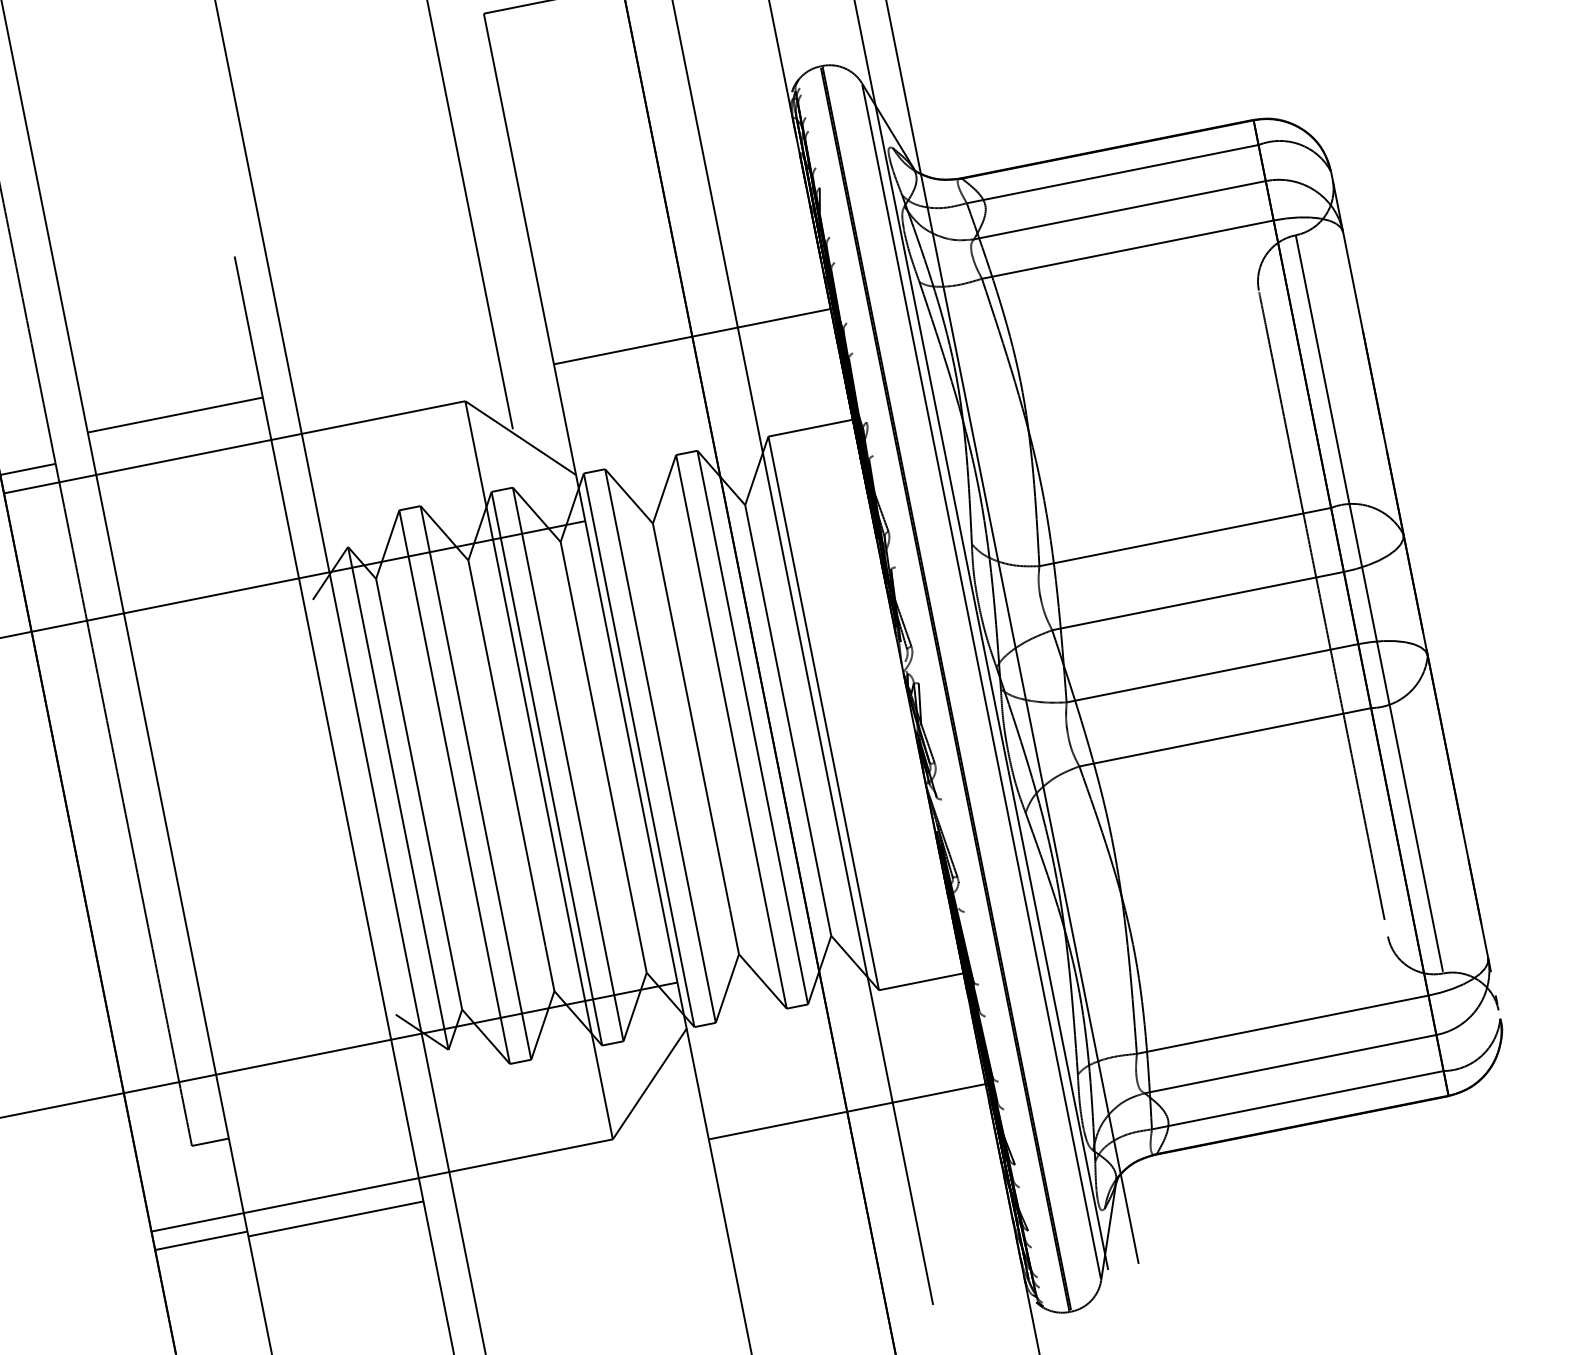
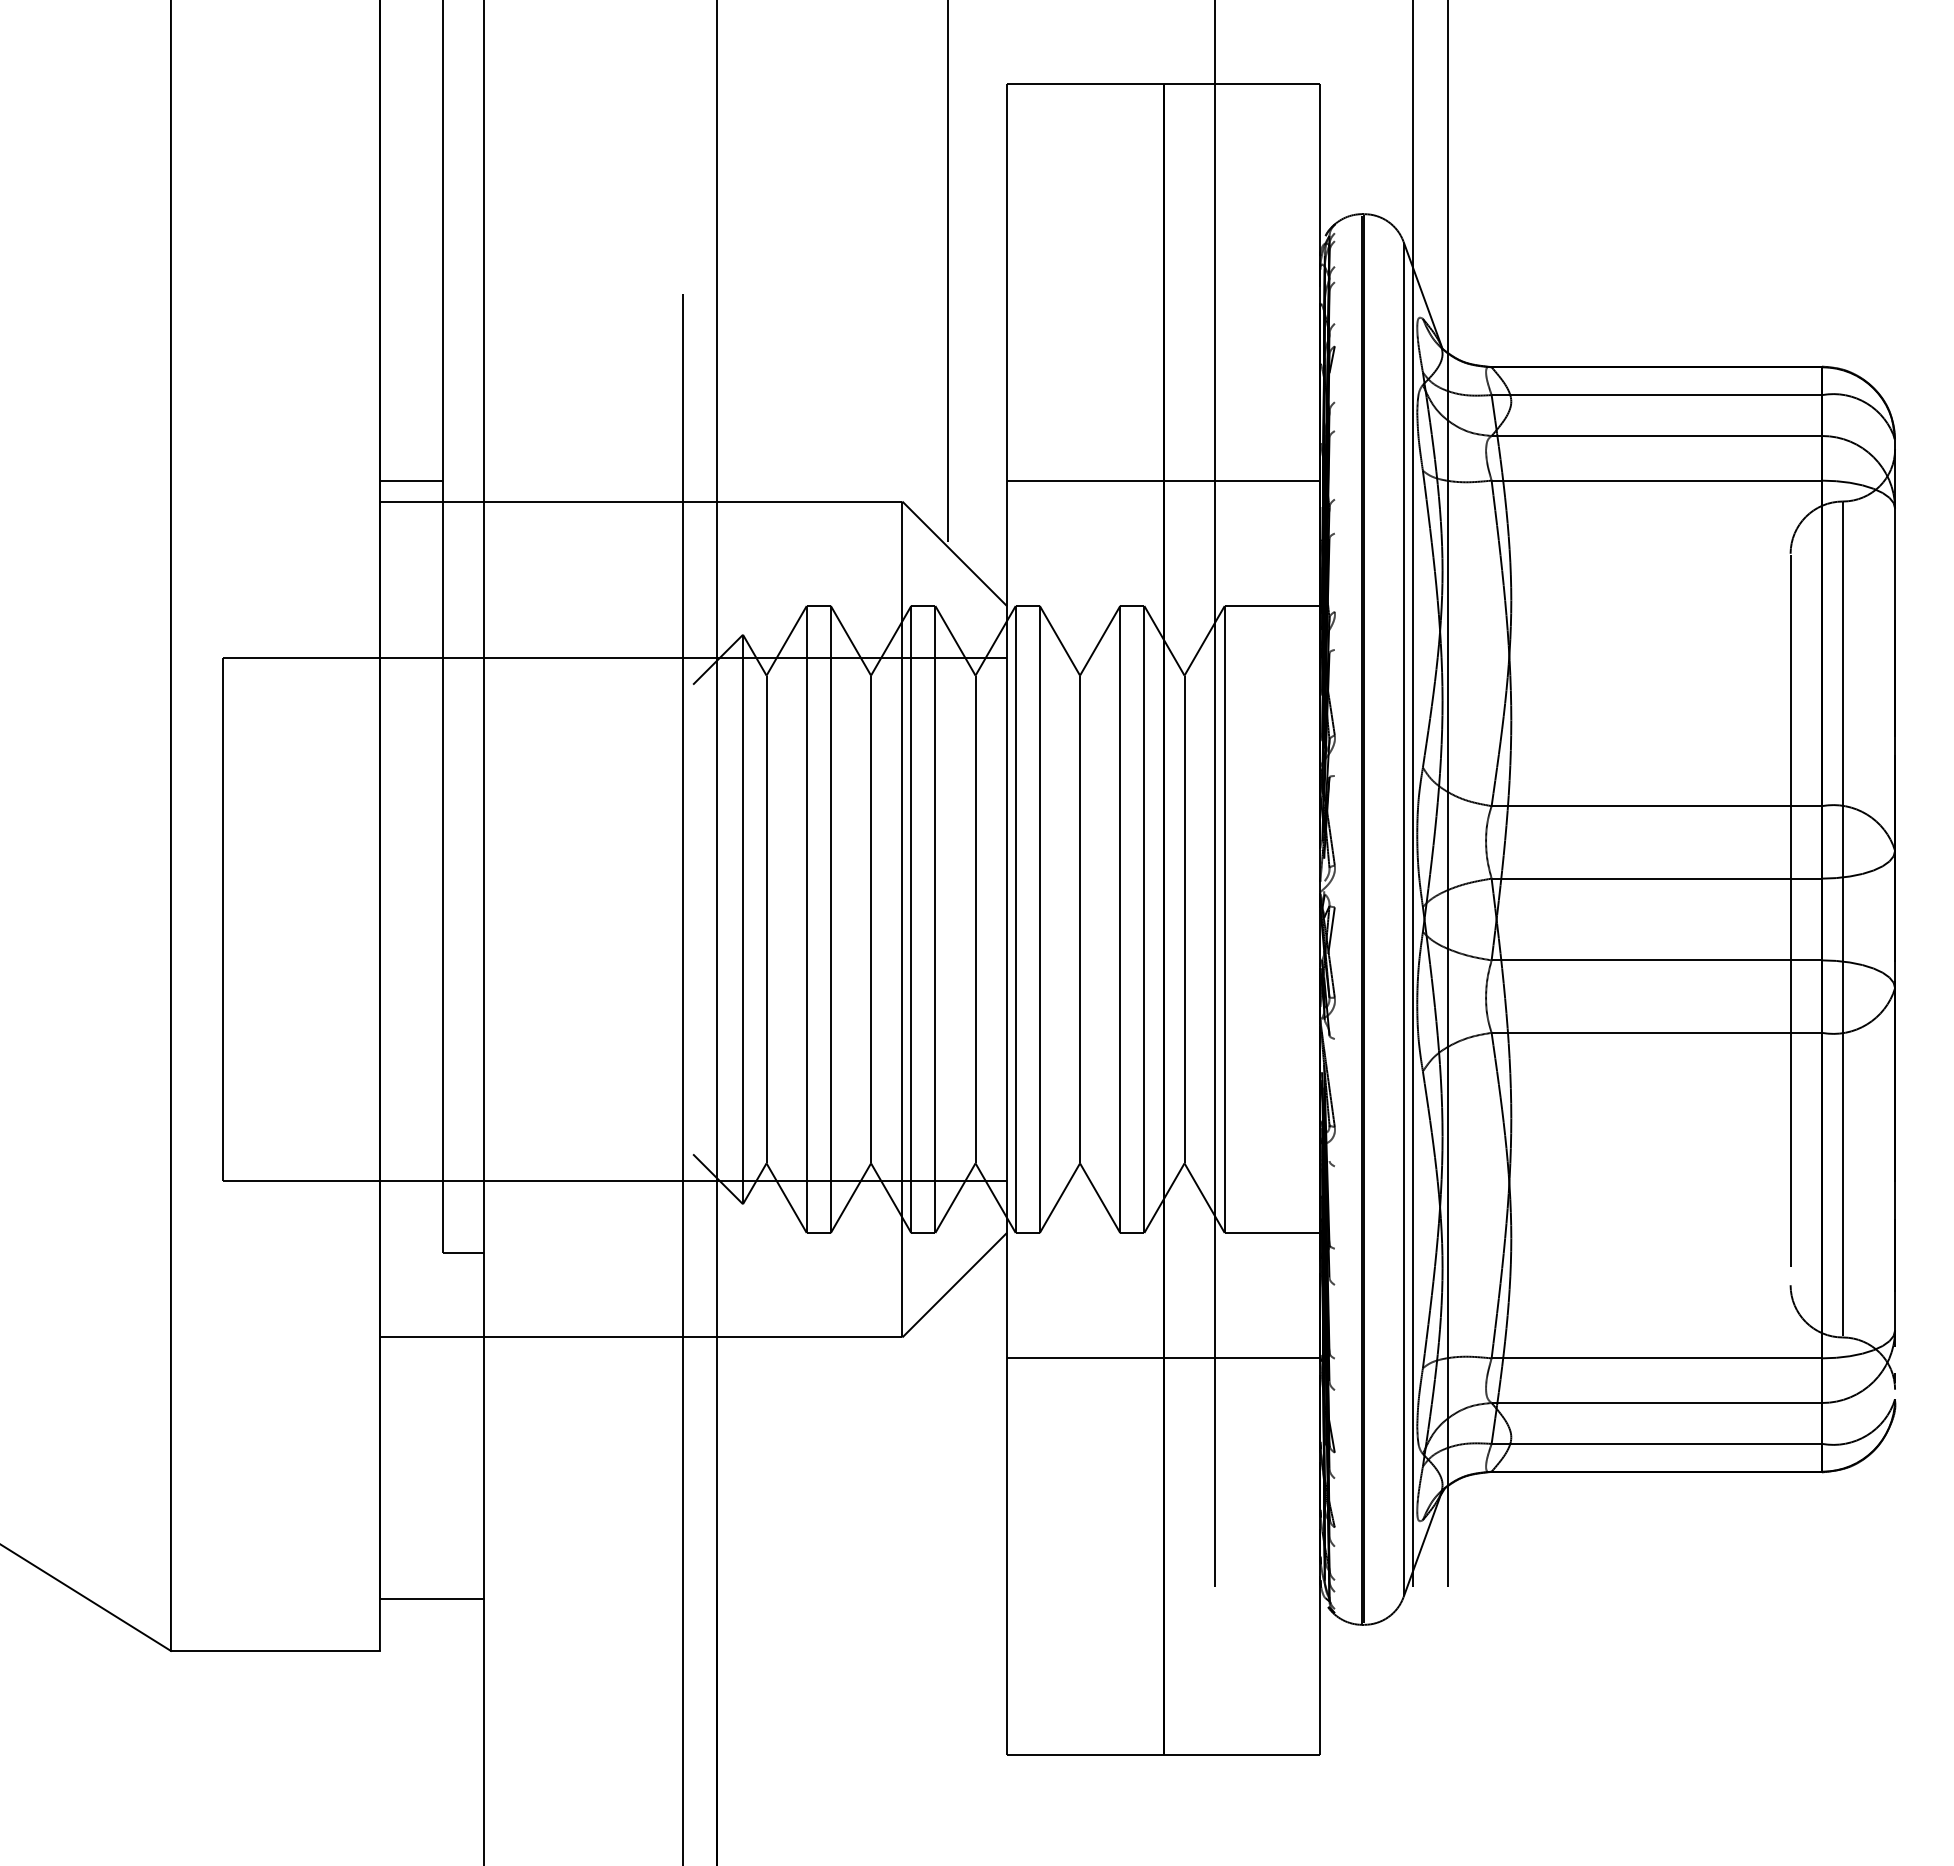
line: (175, 415) -> (583, 453), removed
line: (335, 1218) -> (583, 1363), removed
line: (200, 1241) -> (431, 1358), removed

